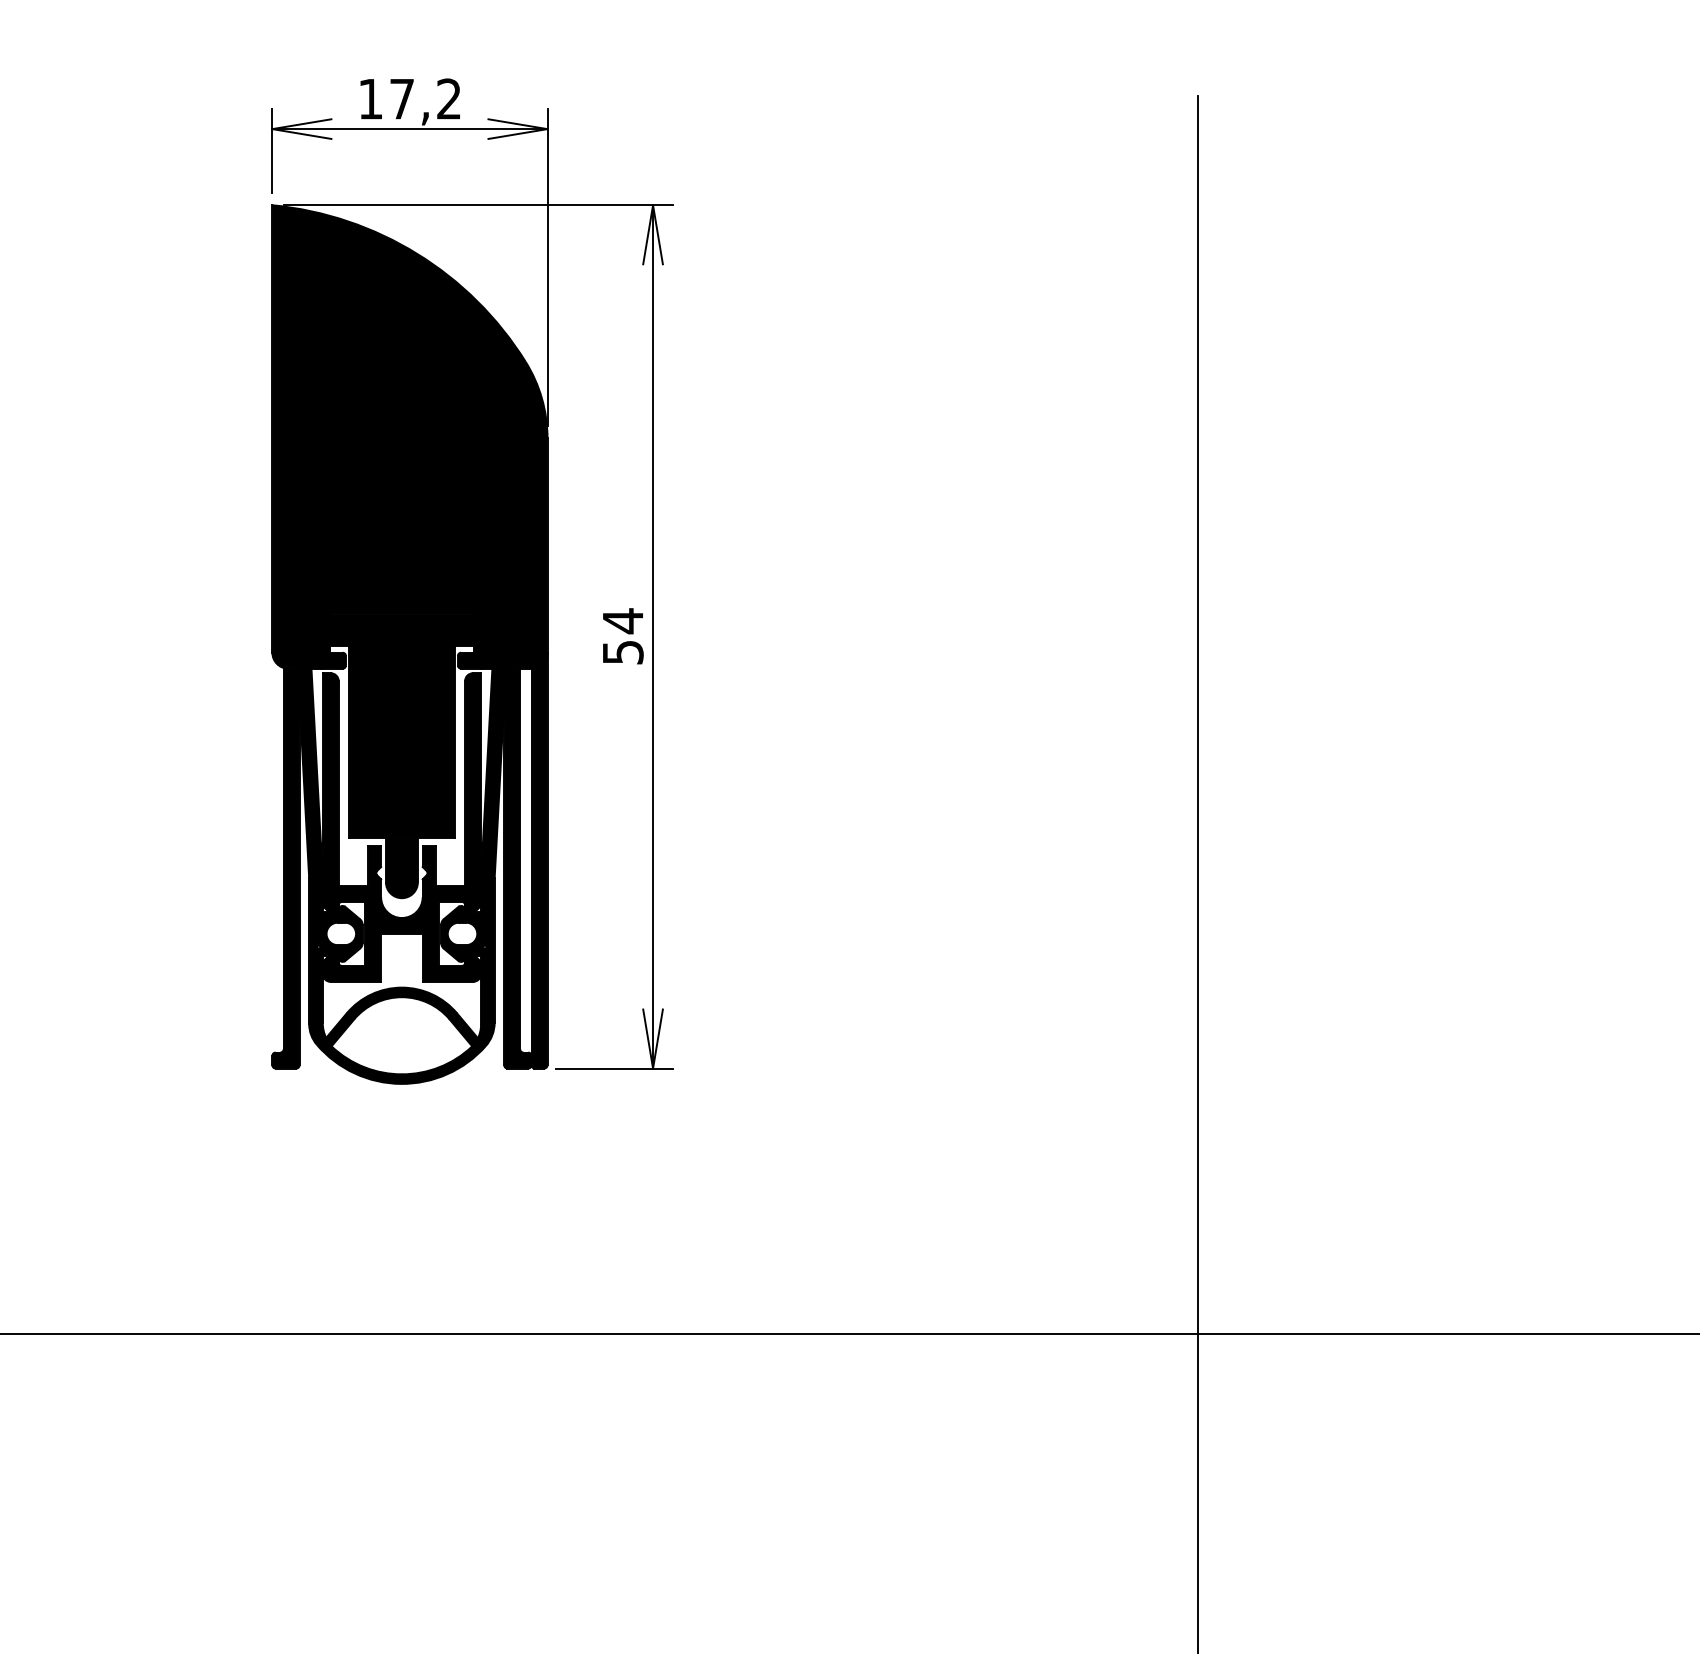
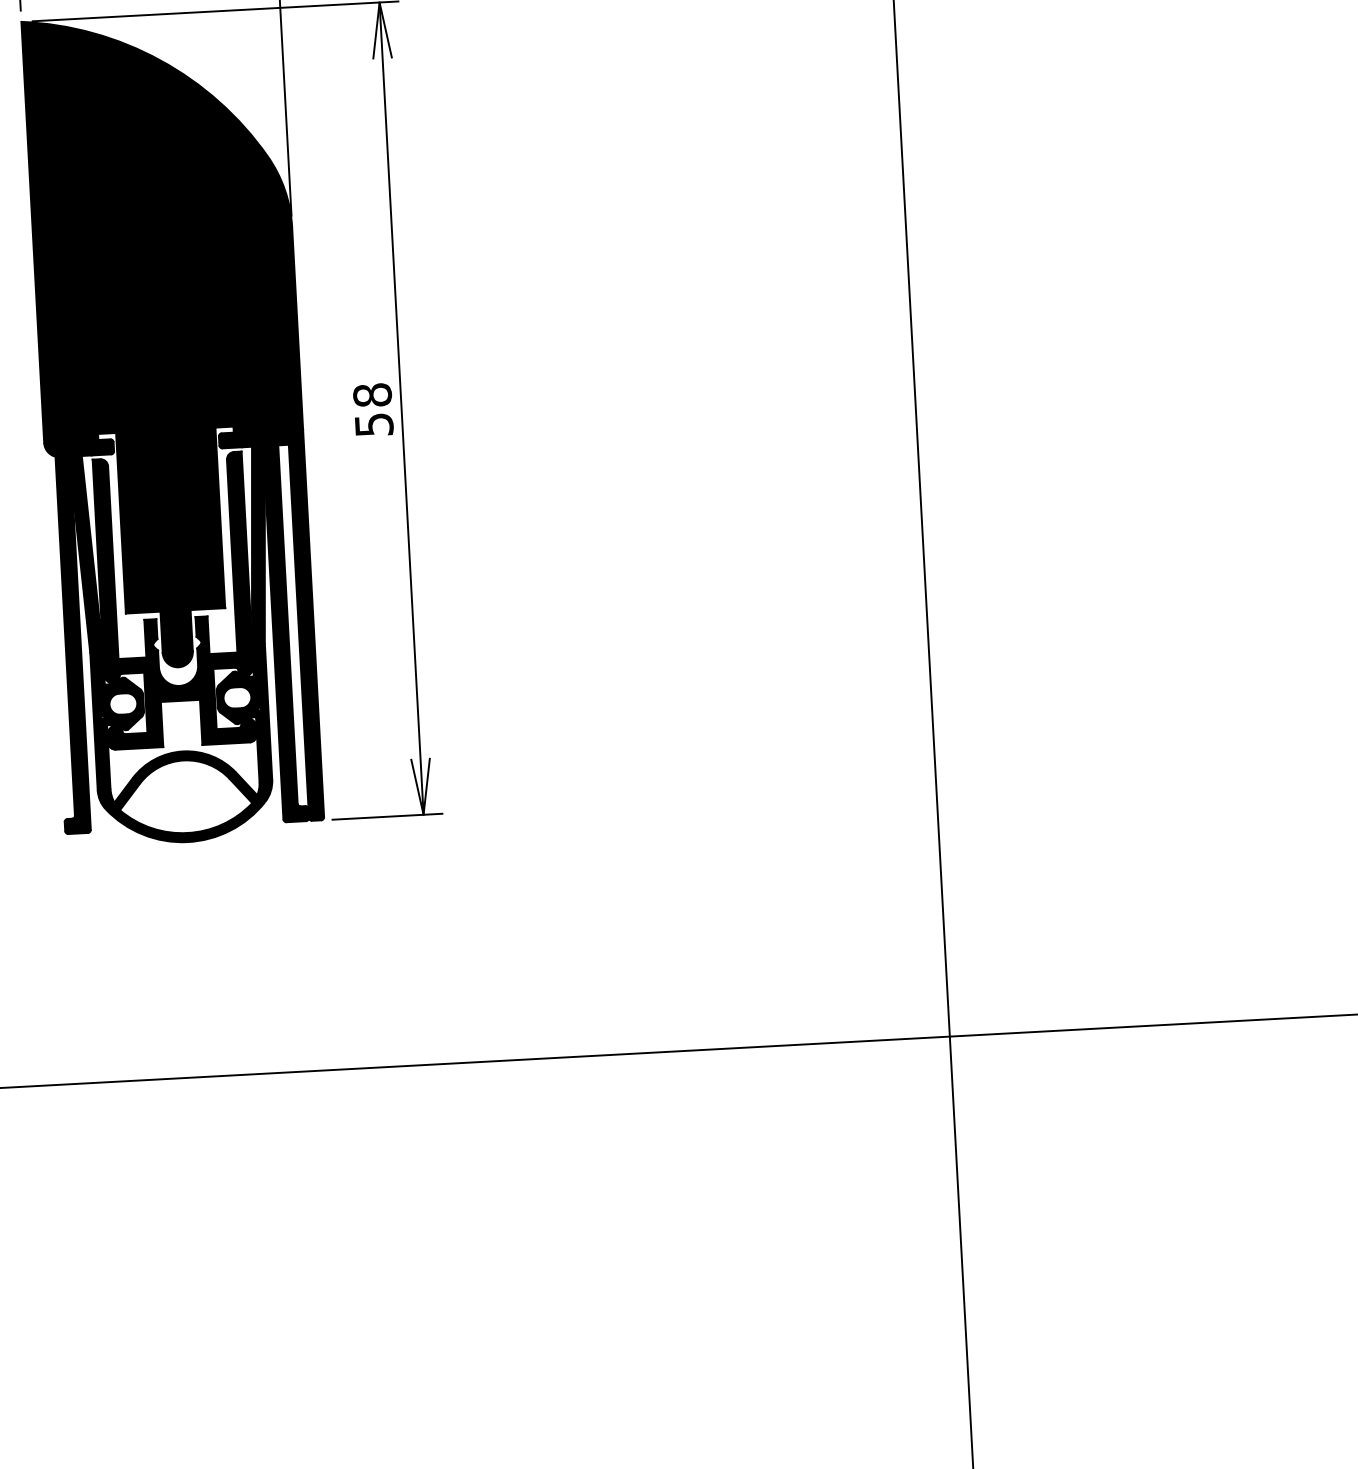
text: (622, 621) -> (372, 395), 54 -> 58

